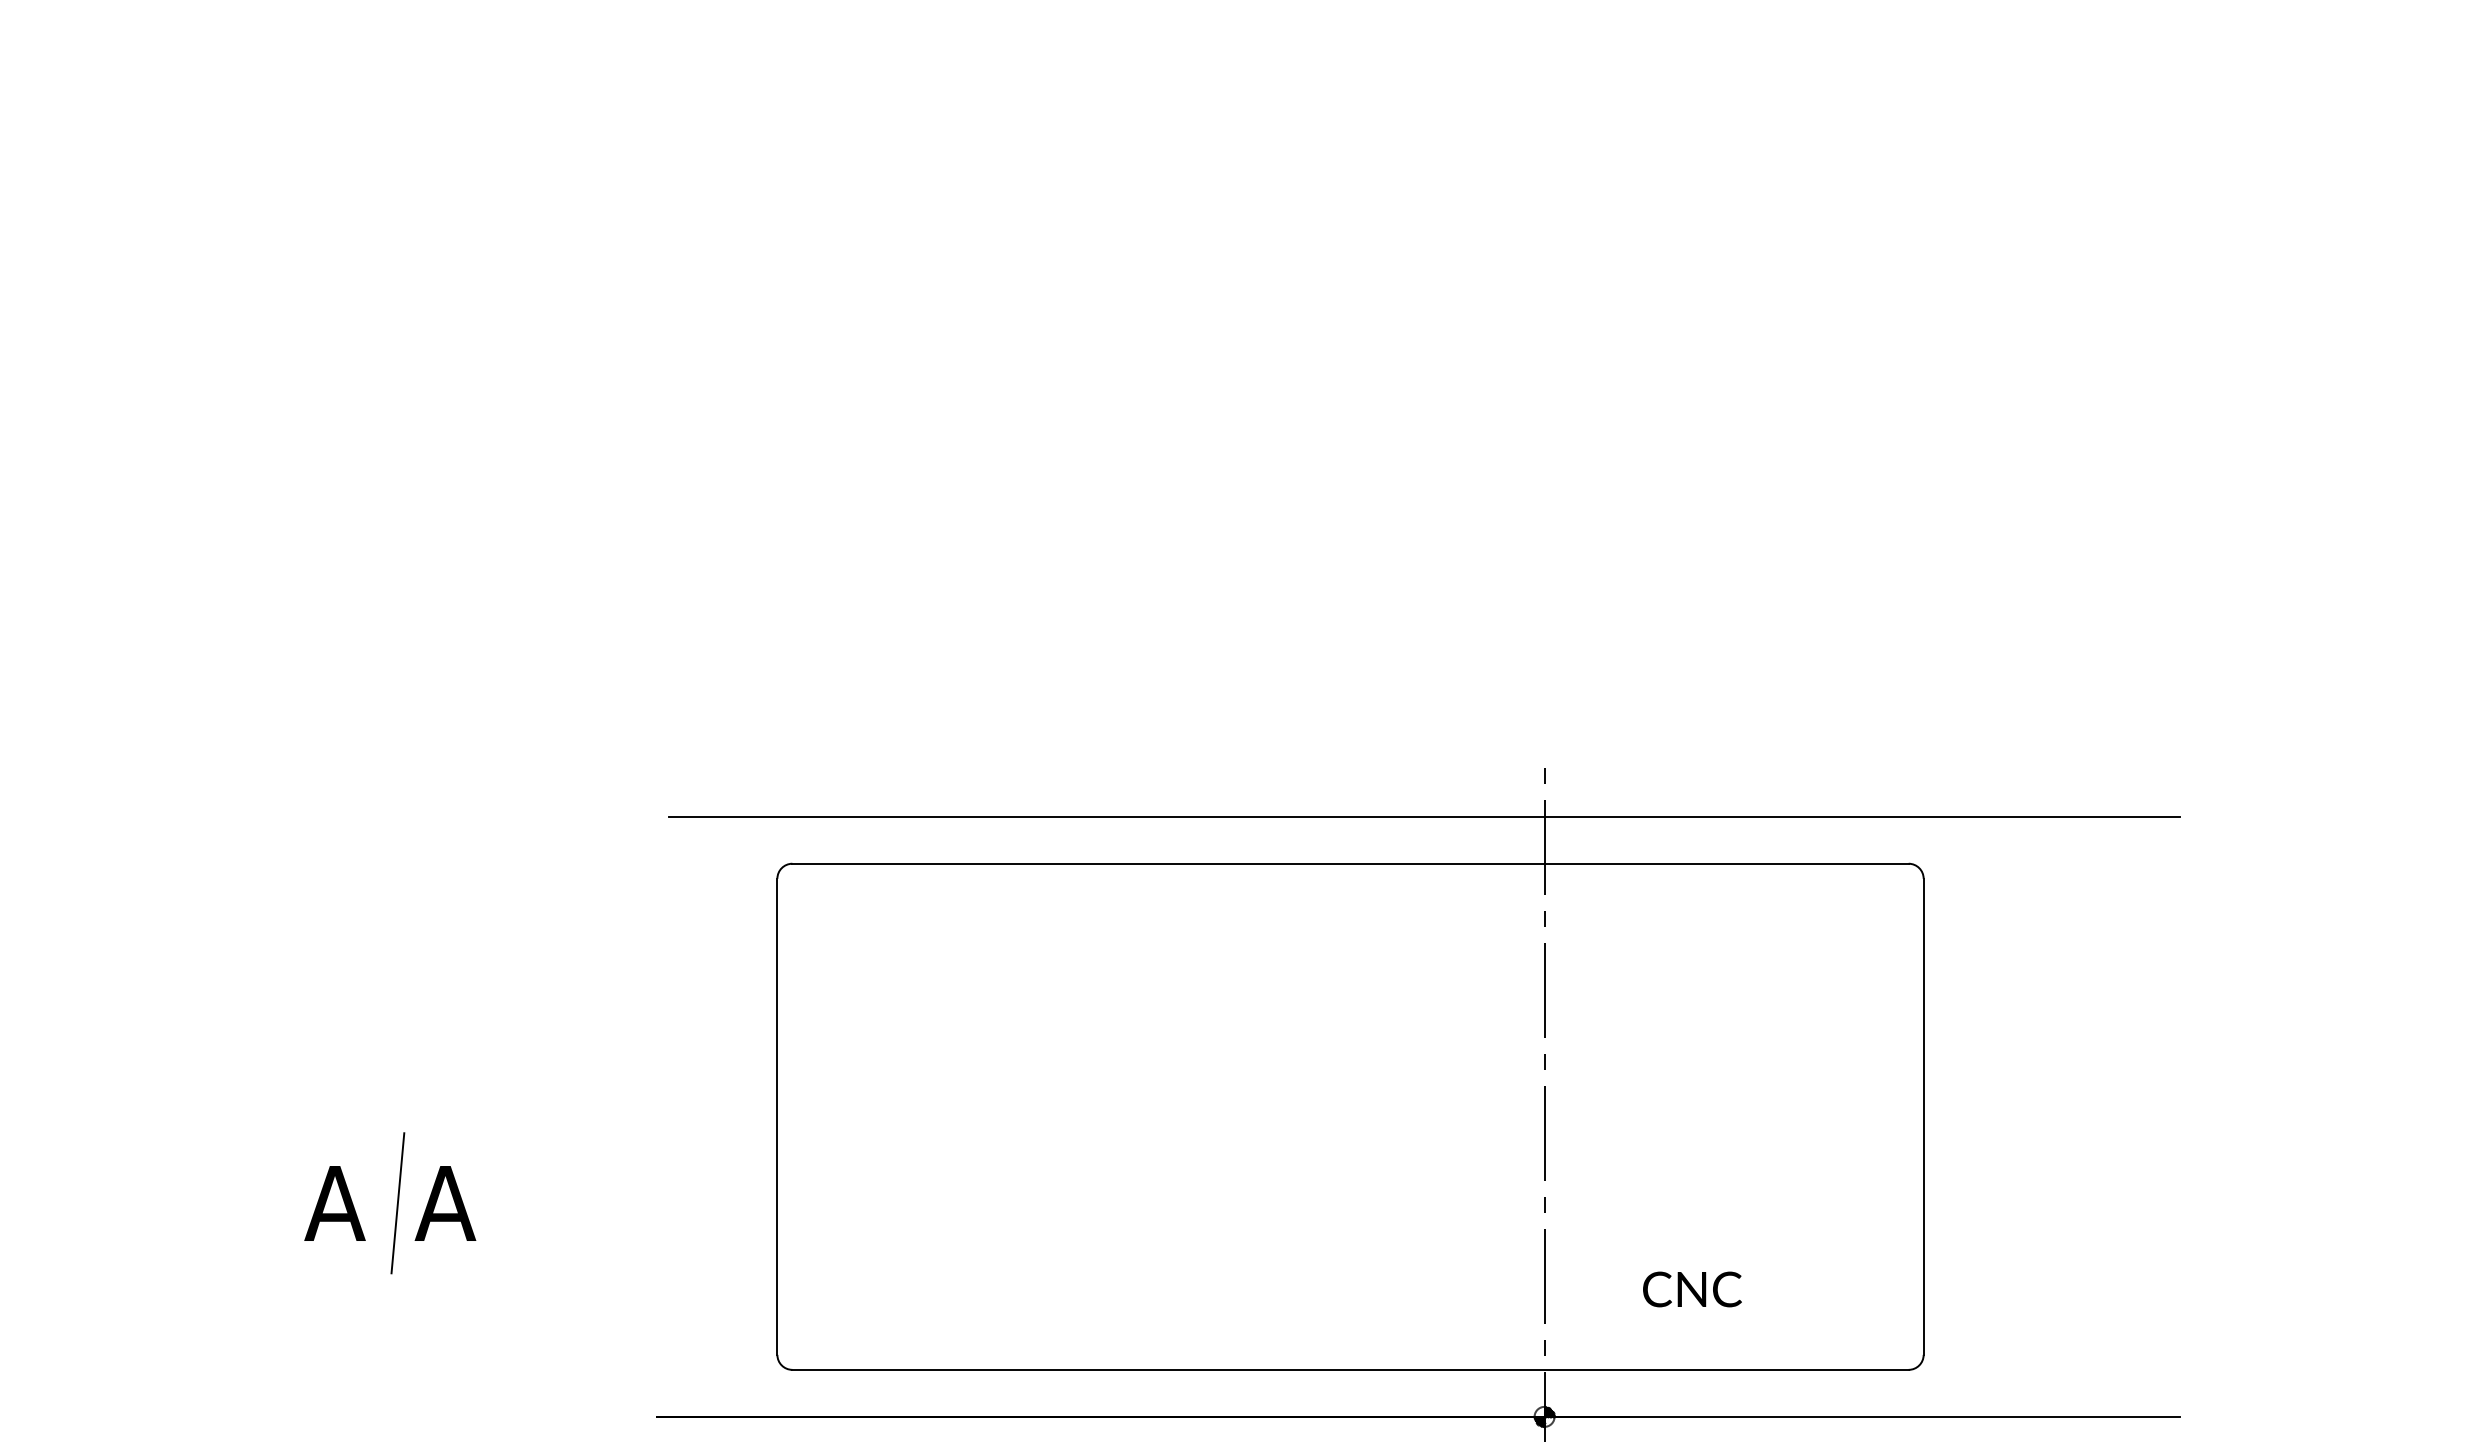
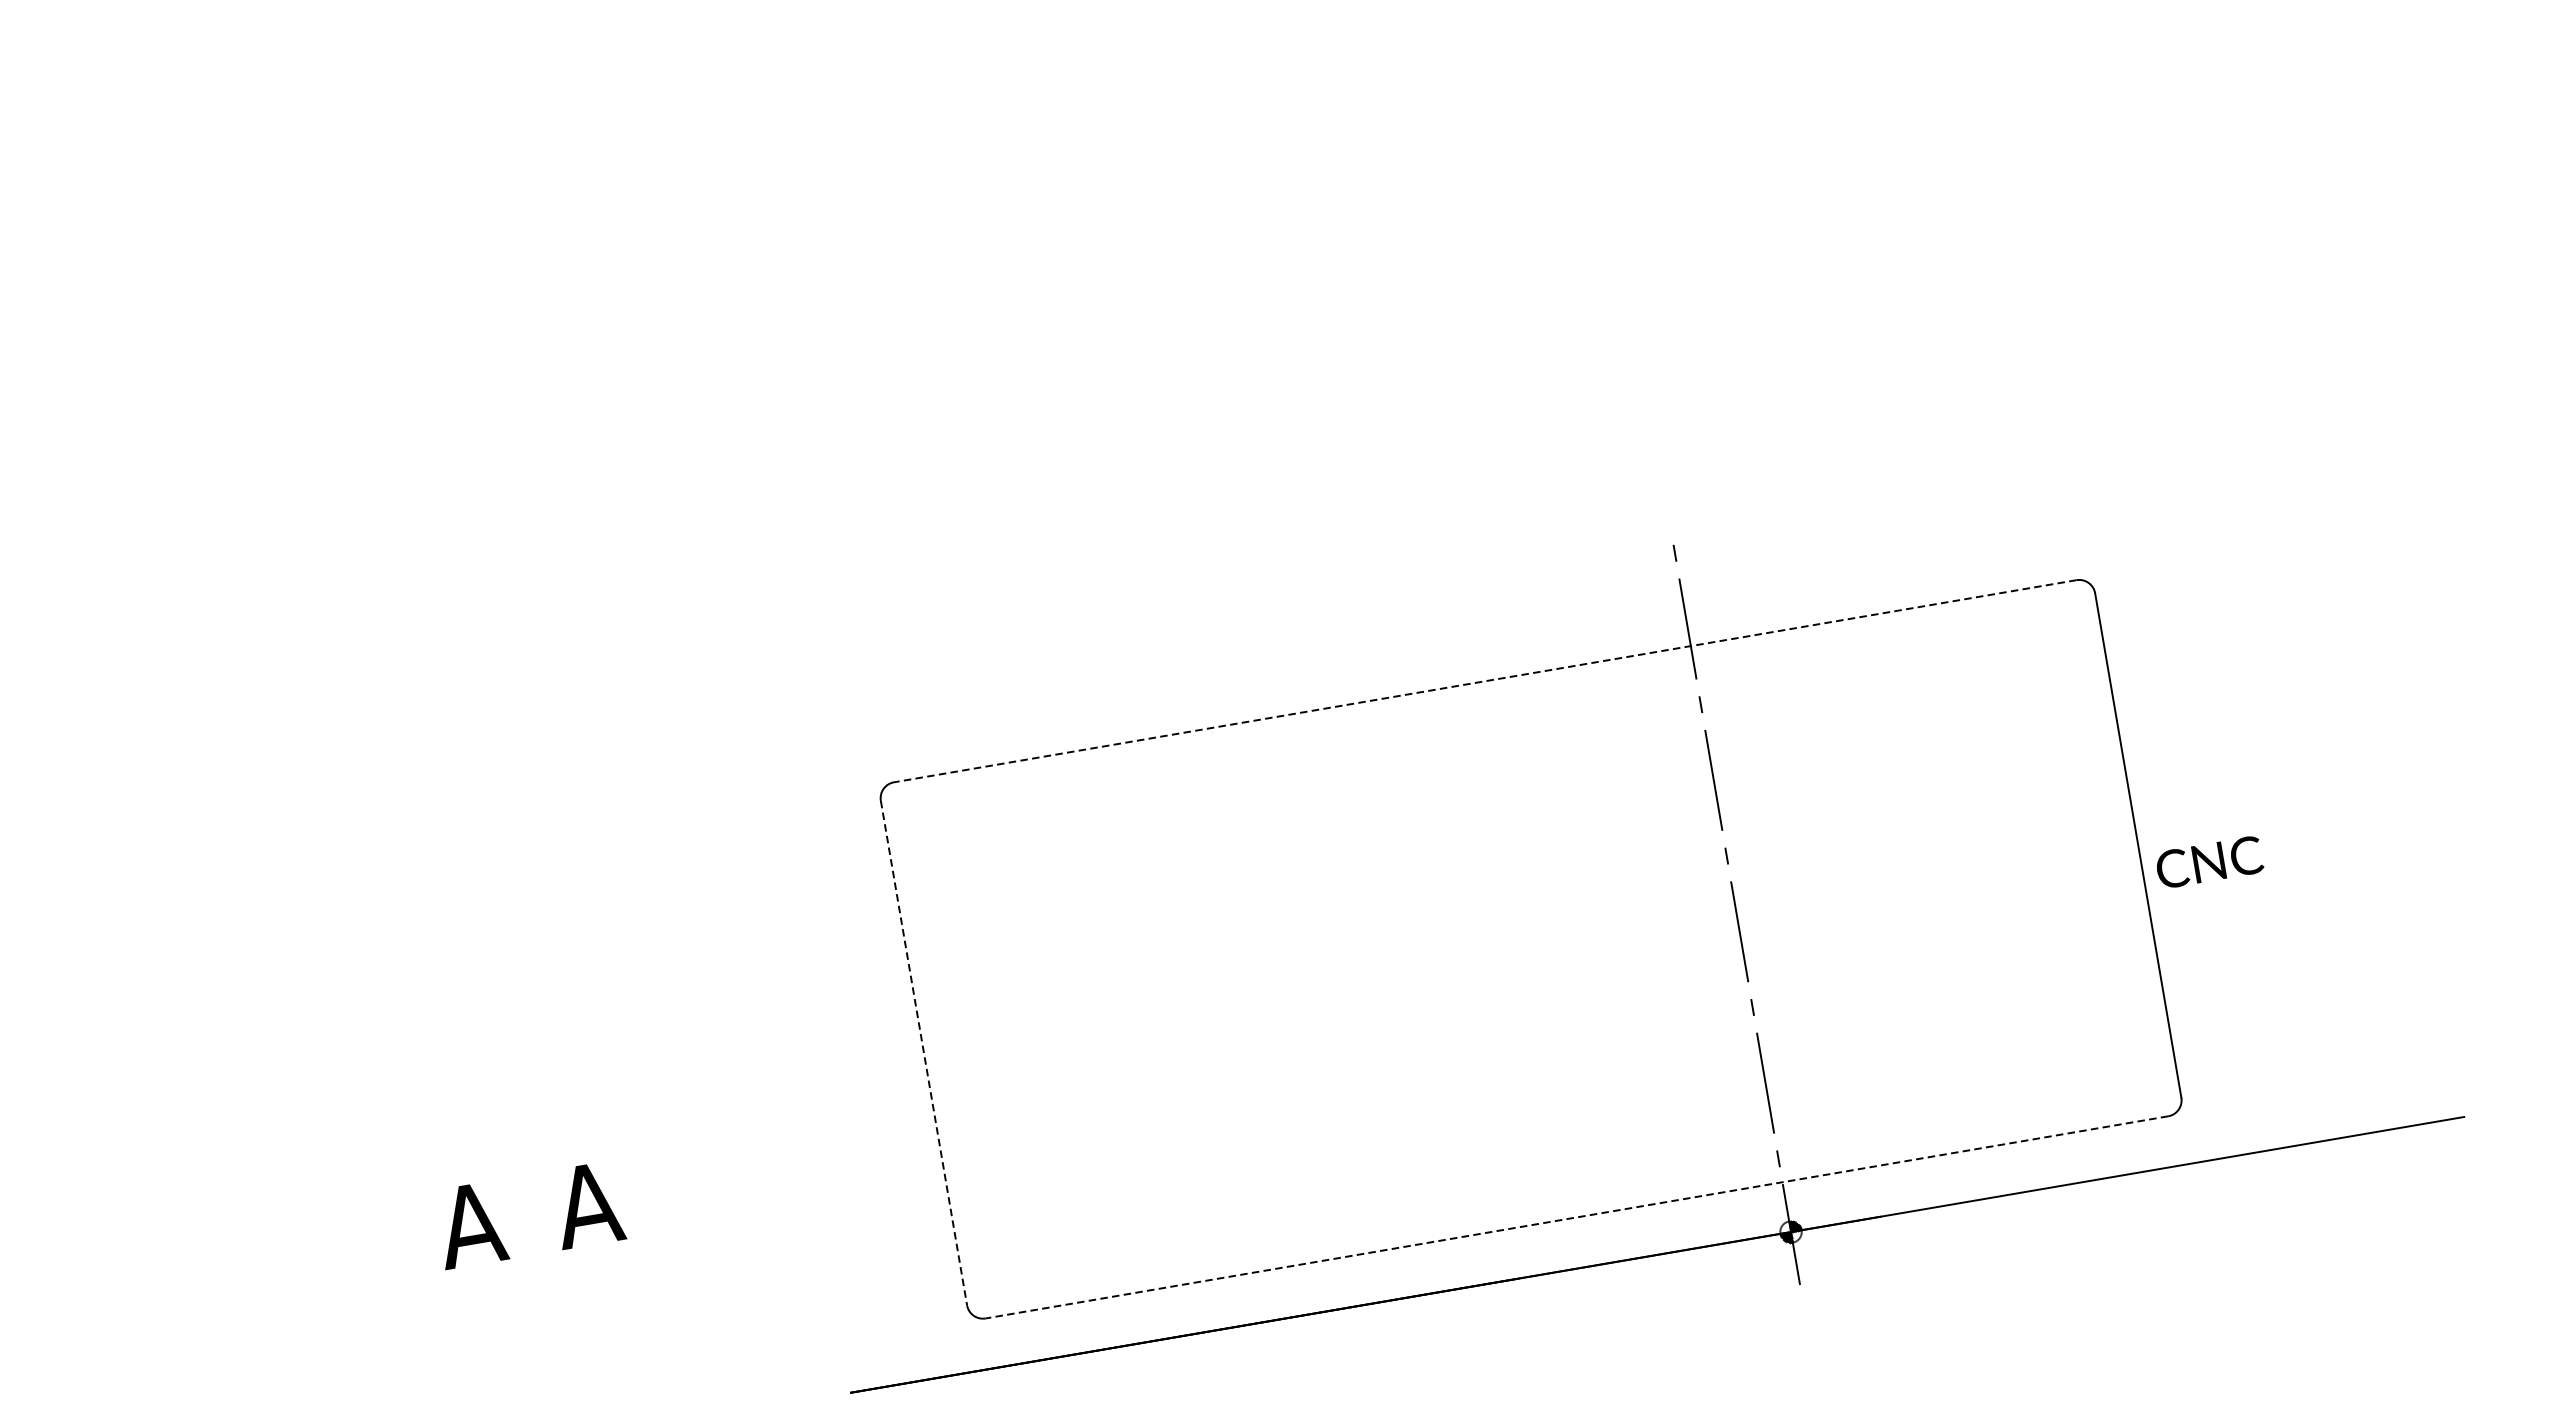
line: (1424, 816) -> (1555, 617), removed
line: (1350, 863) -> (1485, 680), solid -> dashed
line: (777, 1117) -> (924, 1053), solid -> dashed
line: (397, 1203) -> (537, 1213), removed
text: (1692, 1289) -> (2209, 862), moved
line: (1350, 1369) -> (1576, 1217), solid -> dashed

